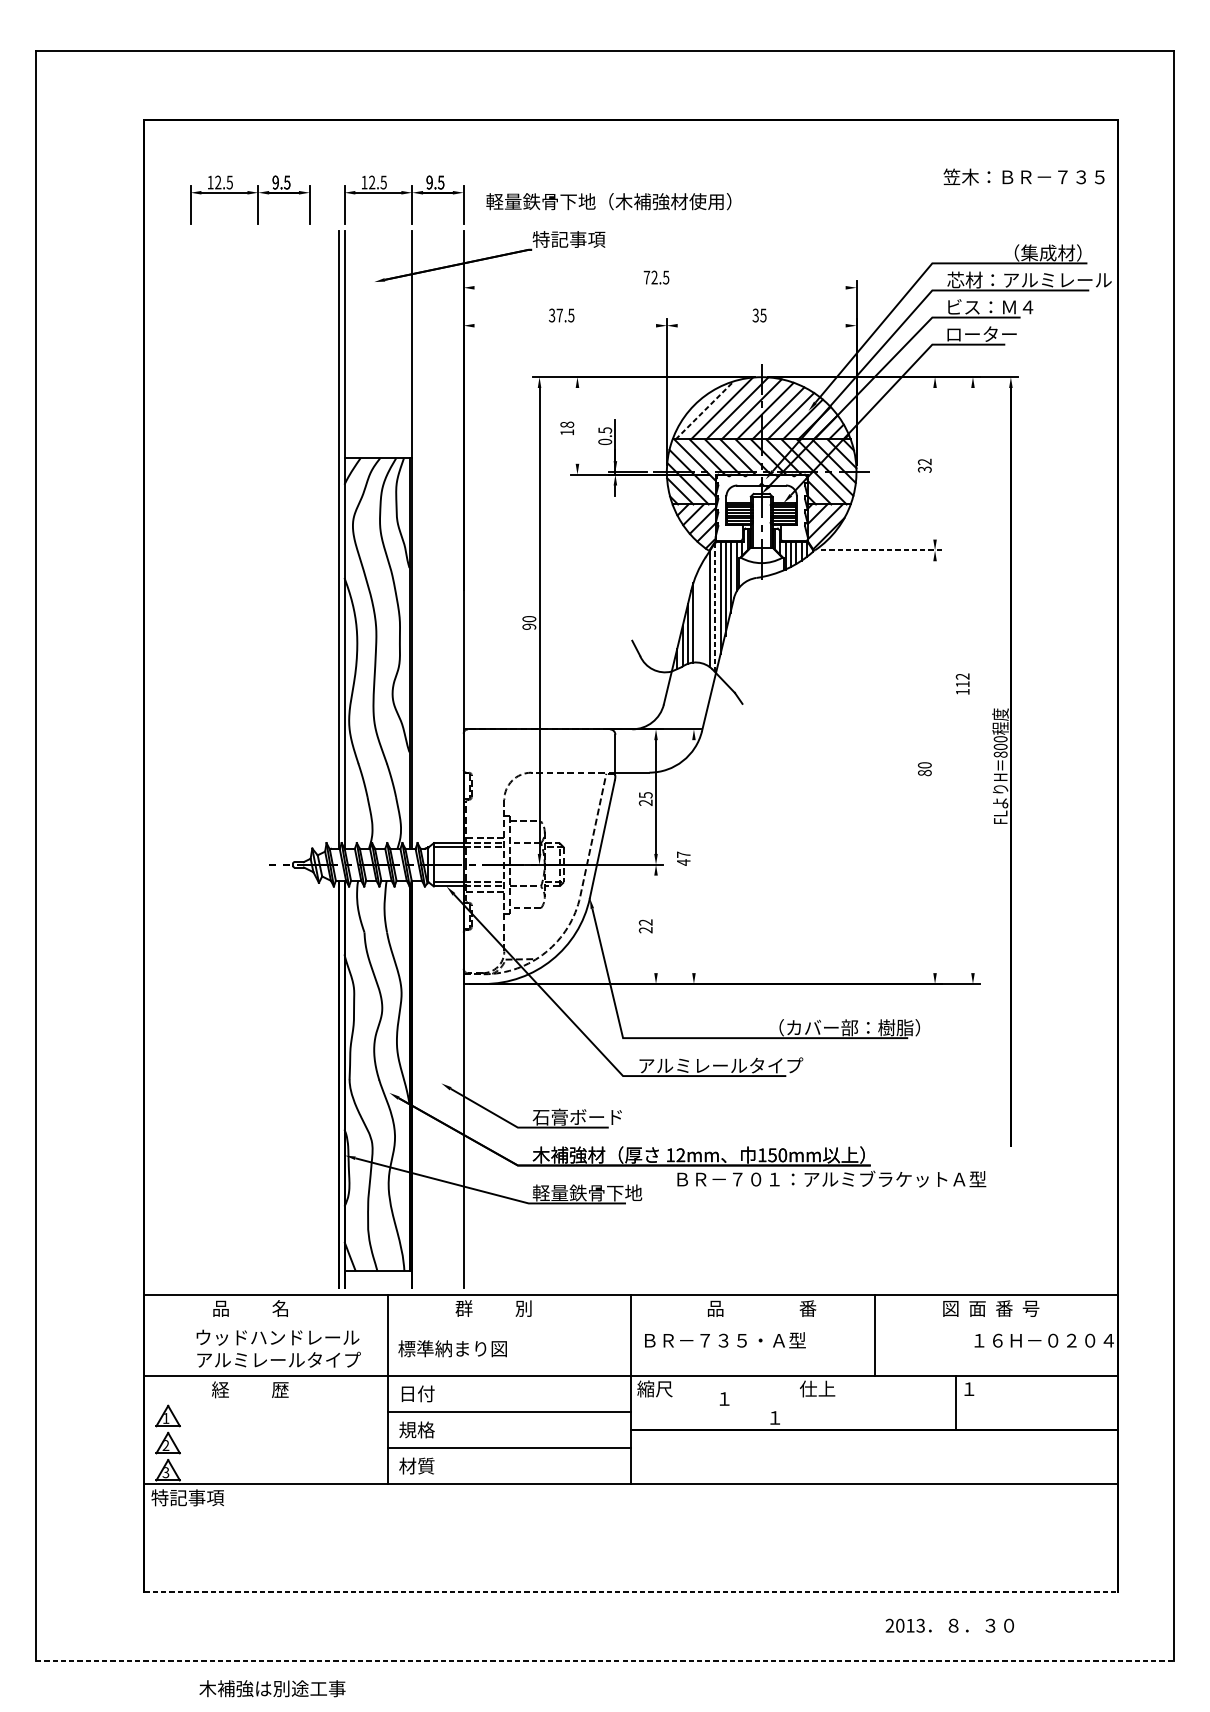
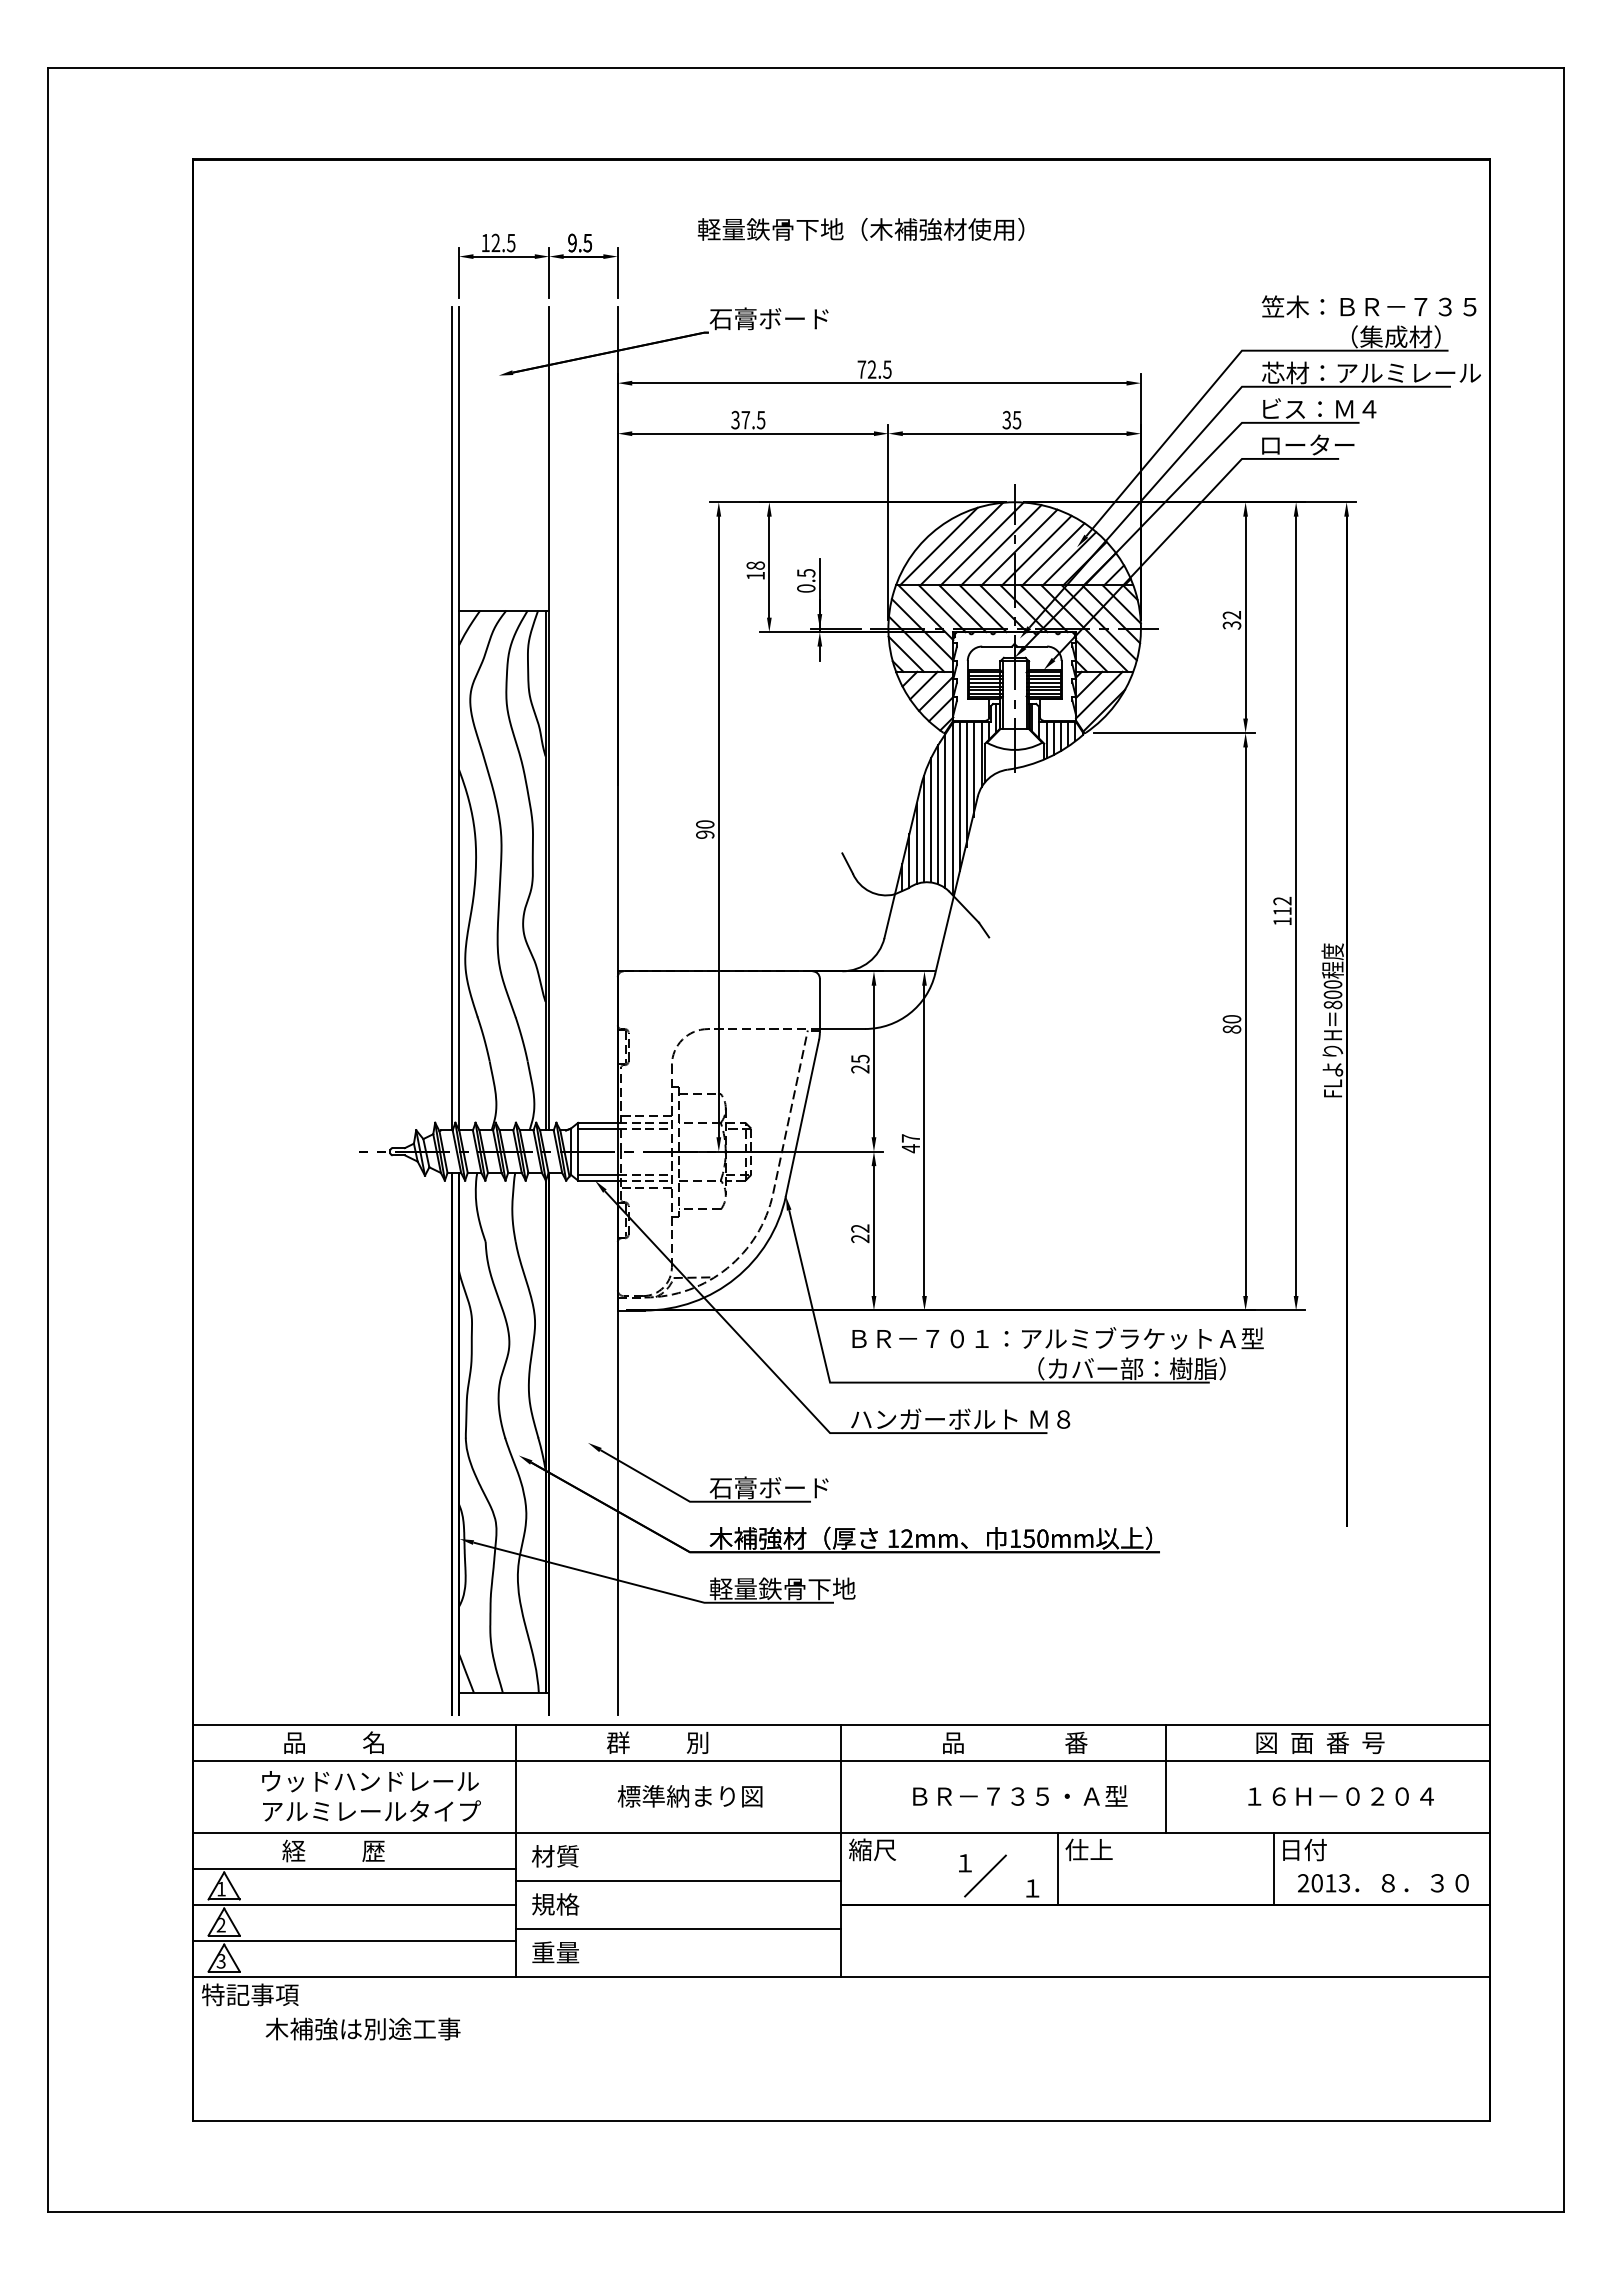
text: (1023, 176) -> (1368, 306), moved
part: (250, 194) -> (333, 258), removed
text: (608, 201) -> (860, 229), moved
text: (576, 239) -> (768, 318), 特記事項 -> 石膏ボード
line: (660, 288) -> (879, 383), added
line: (564, 325) -> (752, 433), added
line: (761, 325) -> (1014, 433), added
line: (704, 410) -> (938, 546), dashed -> solid
line: (577, 425) -> (769, 566), added
line: (934, 463) -> (1245, 617), added
line: (881, 550) -> (1174, 733), dashed -> solid
line: (714, 607) -> (952, 808), dashed -> solid
line: (704, 611) -> (938, 814), added
line: (699, 616) -> (931, 820), added
line: (973, 680) -> (1296, 906), added
line: (934, 767) -> (1245, 1021), added
line: (693, 856) -> (924, 1140), added
line: (655, 924) -> (873, 1231), added
text: (720, 1065) -> (960, 1418), アルミレールタイプ -> ハンガーボルト Ｍ８
text: (831, 1179) -> (1057, 1338), moved
line: (630, 1321) -> (840, 1760), added
text: (725, 1339) -> (1020, 1795), moved
text: (1043, 1340) -> (1340, 1796), moved
text: (452, 1348) -> (689, 1796), moved
text: (979, 1388) -> (1304, 1849), １ -> 日付
text: (416, 1393) -> (555, 1856), 日付 -> 材質
line: (266, 1402) -> (354, 1868), added
line: (793, 1402) -> (1057, 1868), added
line: (739, 1408) -> (985, 1875), added
line: (266, 1429) -> (354, 1904), added
line: (266, 1457) -> (354, 1940), added
text: (416, 1466) -> (555, 1952), 材質 -> 重量
line: (631, 1592) -> (841, 2120), dashed -> solid
text: (949, 1625) -> (1383, 1883), moved
line: (605, 1660) -> (806, 2211), dashed -> solid
text: (272, 1688) -> (362, 2028), moved

